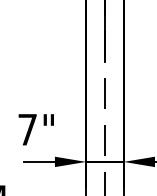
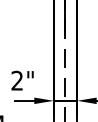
text: (26, 129) -> (16, 80), 7" -> 2"

